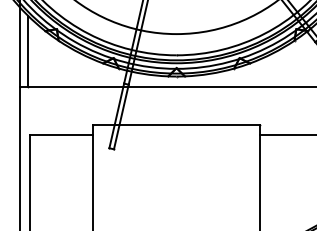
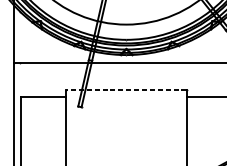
line: (28, 51) -> (20, 37), removed
line: (176, 124) -> (126, 89), solid -> dashed

